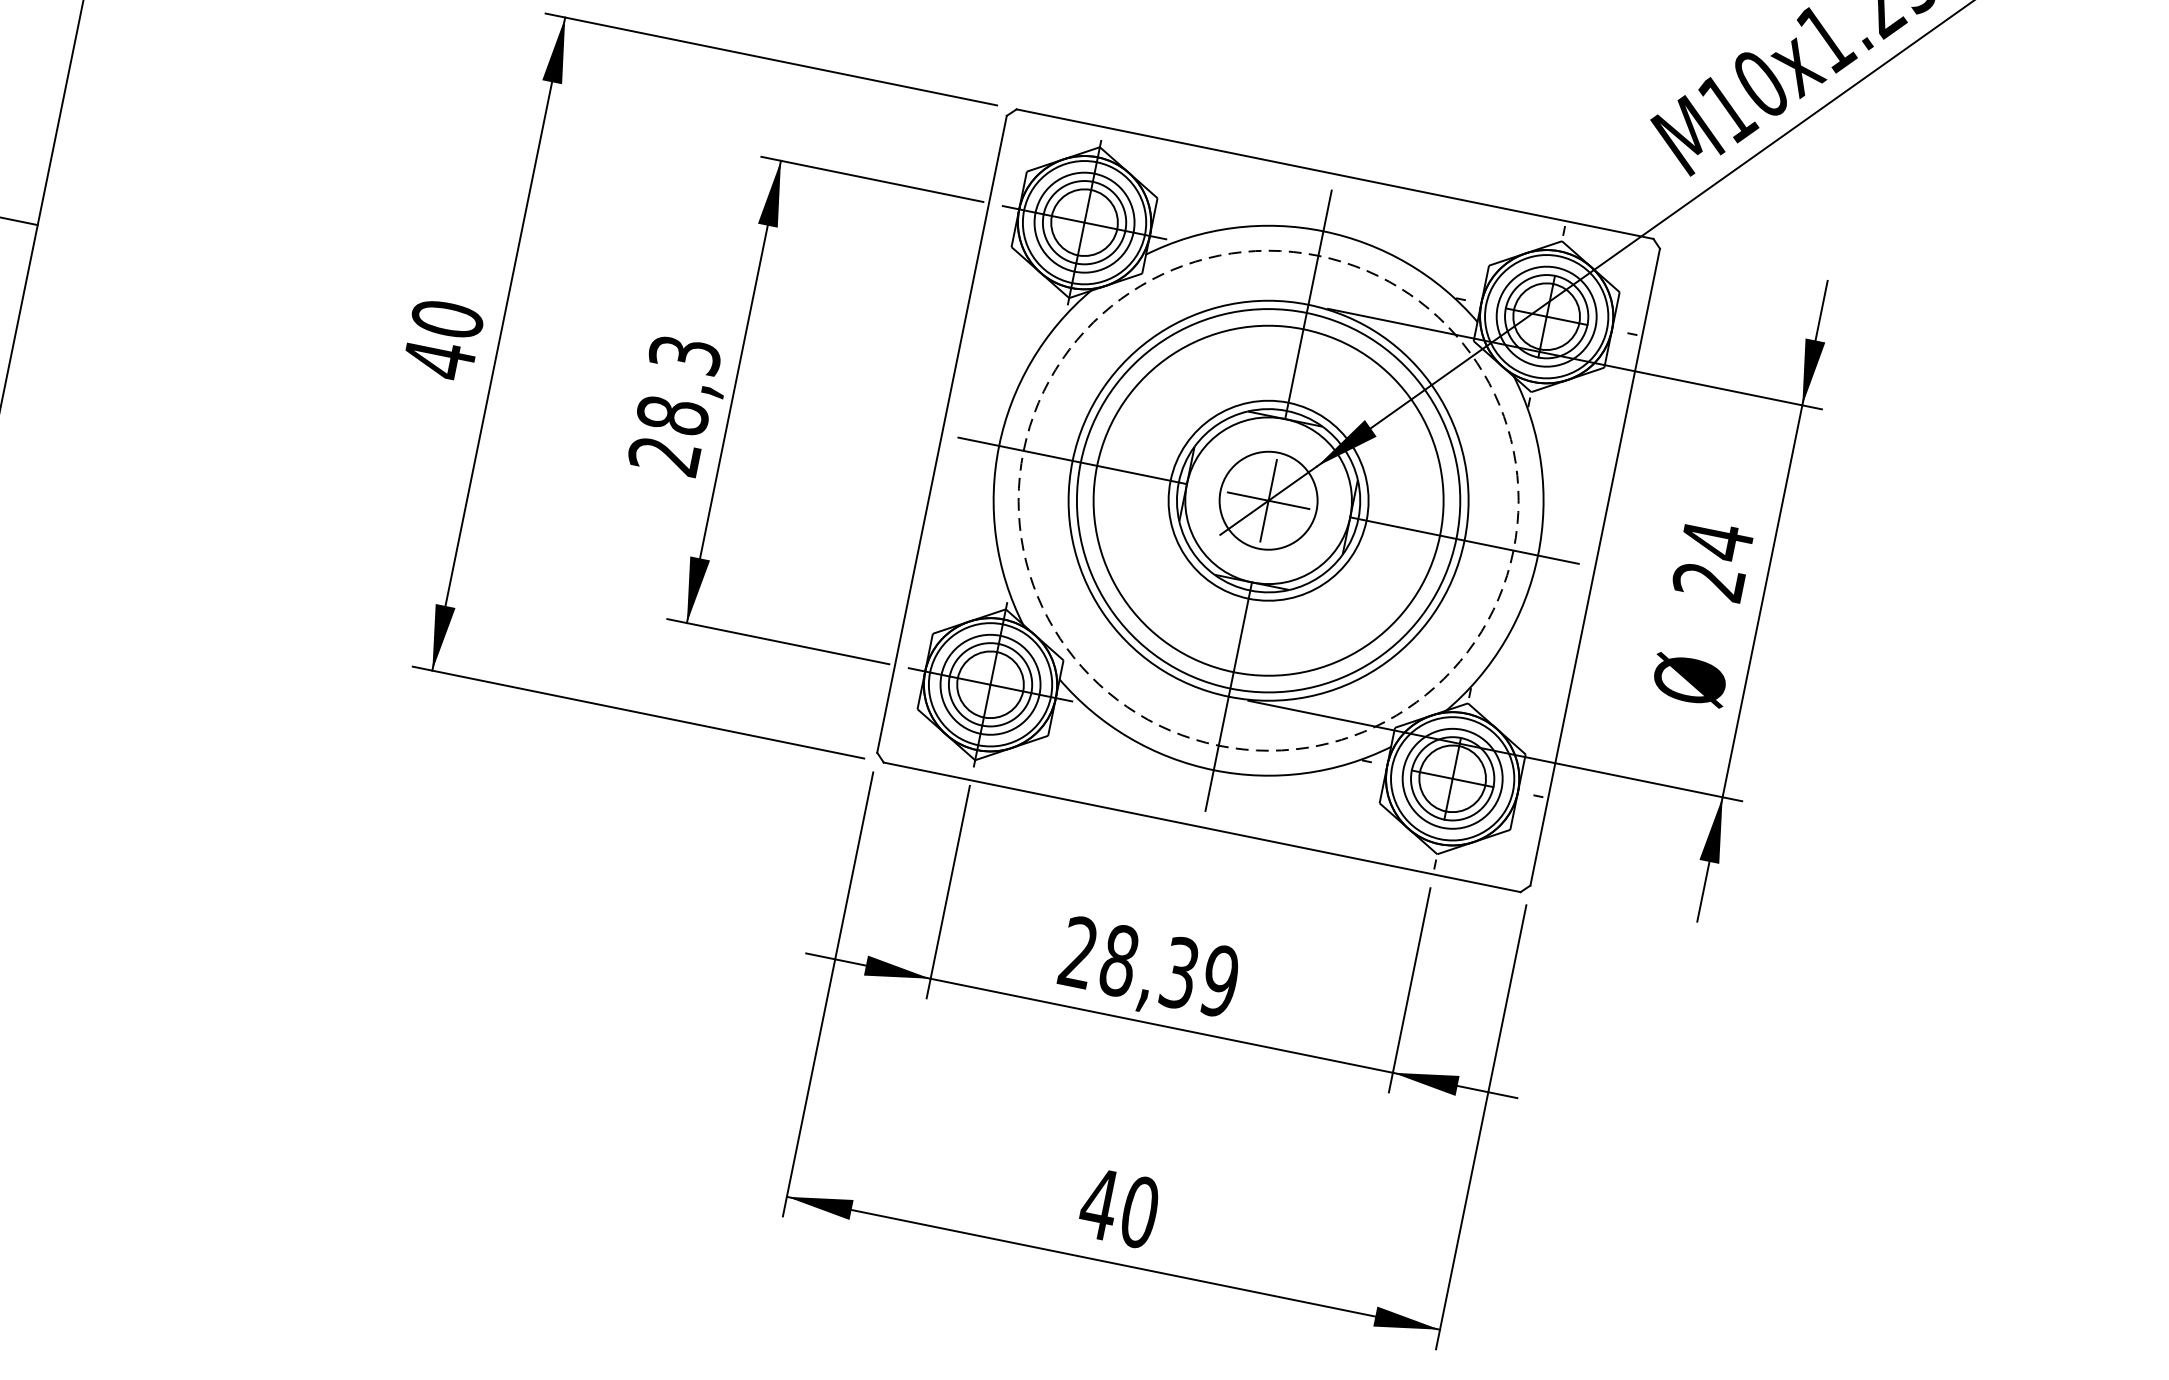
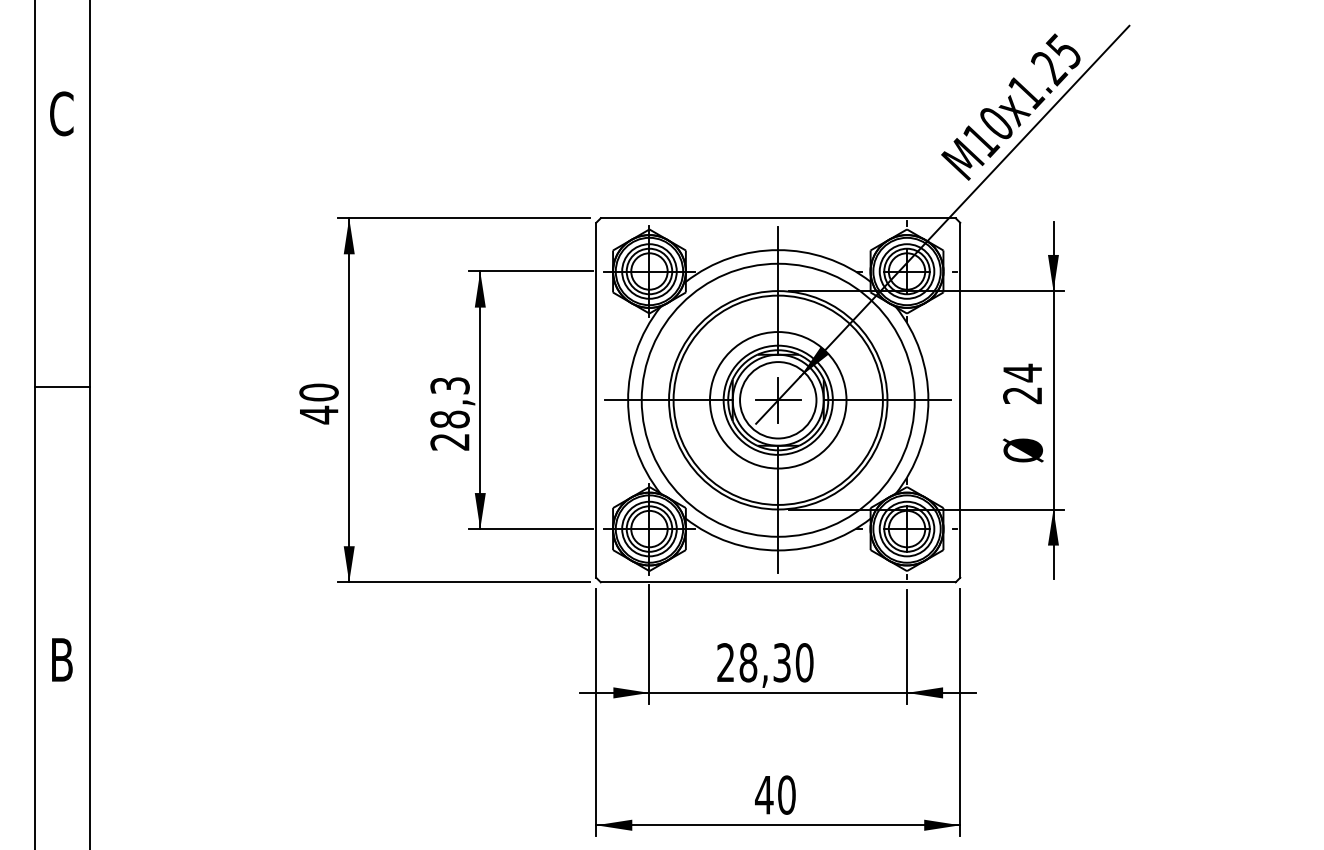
circle: (1267, 499) -> (777, 399), dashed -> solid
circle: (1267, 500) -> (777, 400), size x0.71
circle: (1268, 501) -> (778, 400), size x1.43
text: (1219, 980) -> (804, 662), 28,39 -> 28,30

